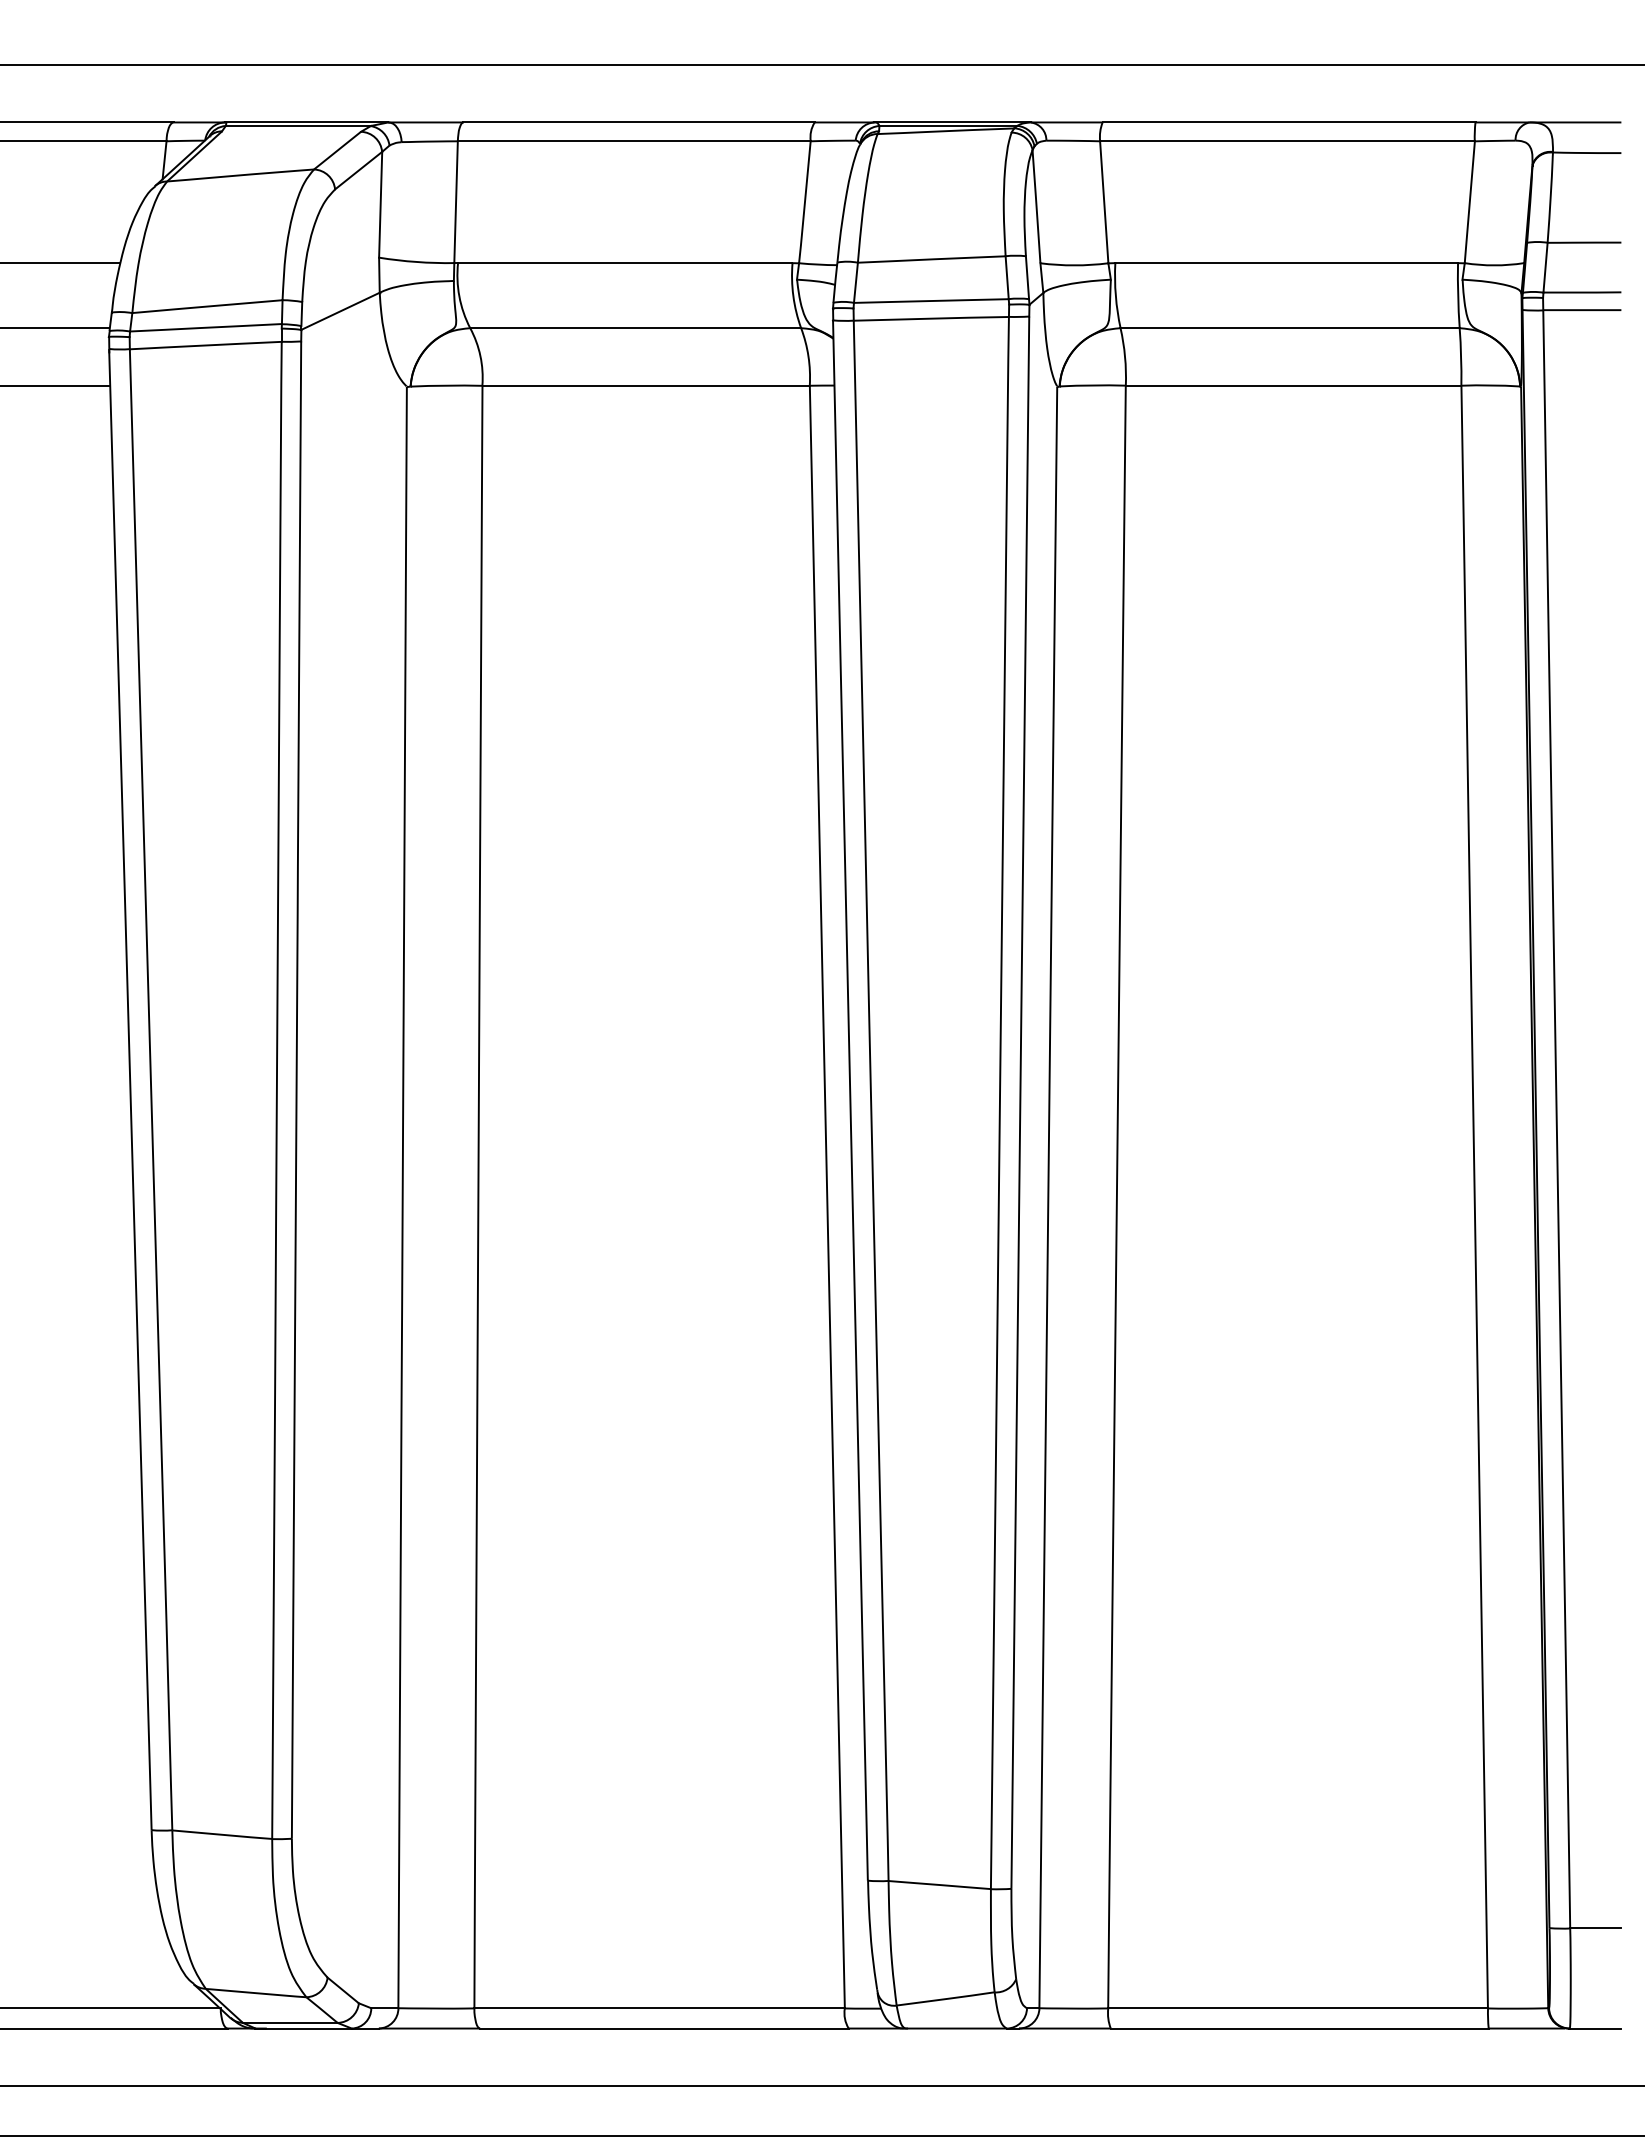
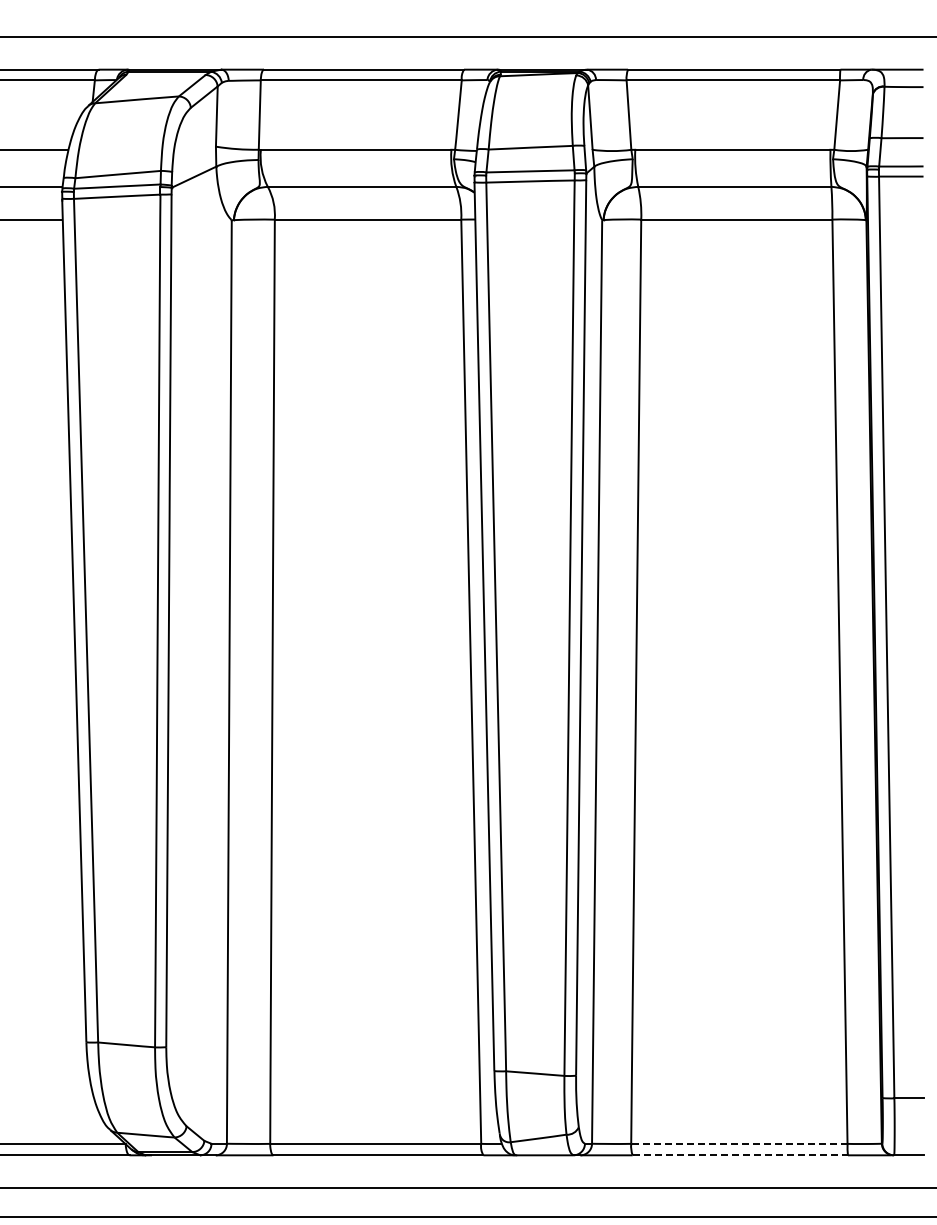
line: (1296, 2007) -> (738, 1143), solid -> dashed
line: (1300, 2028) -> (740, 1155), solid -> dashed

